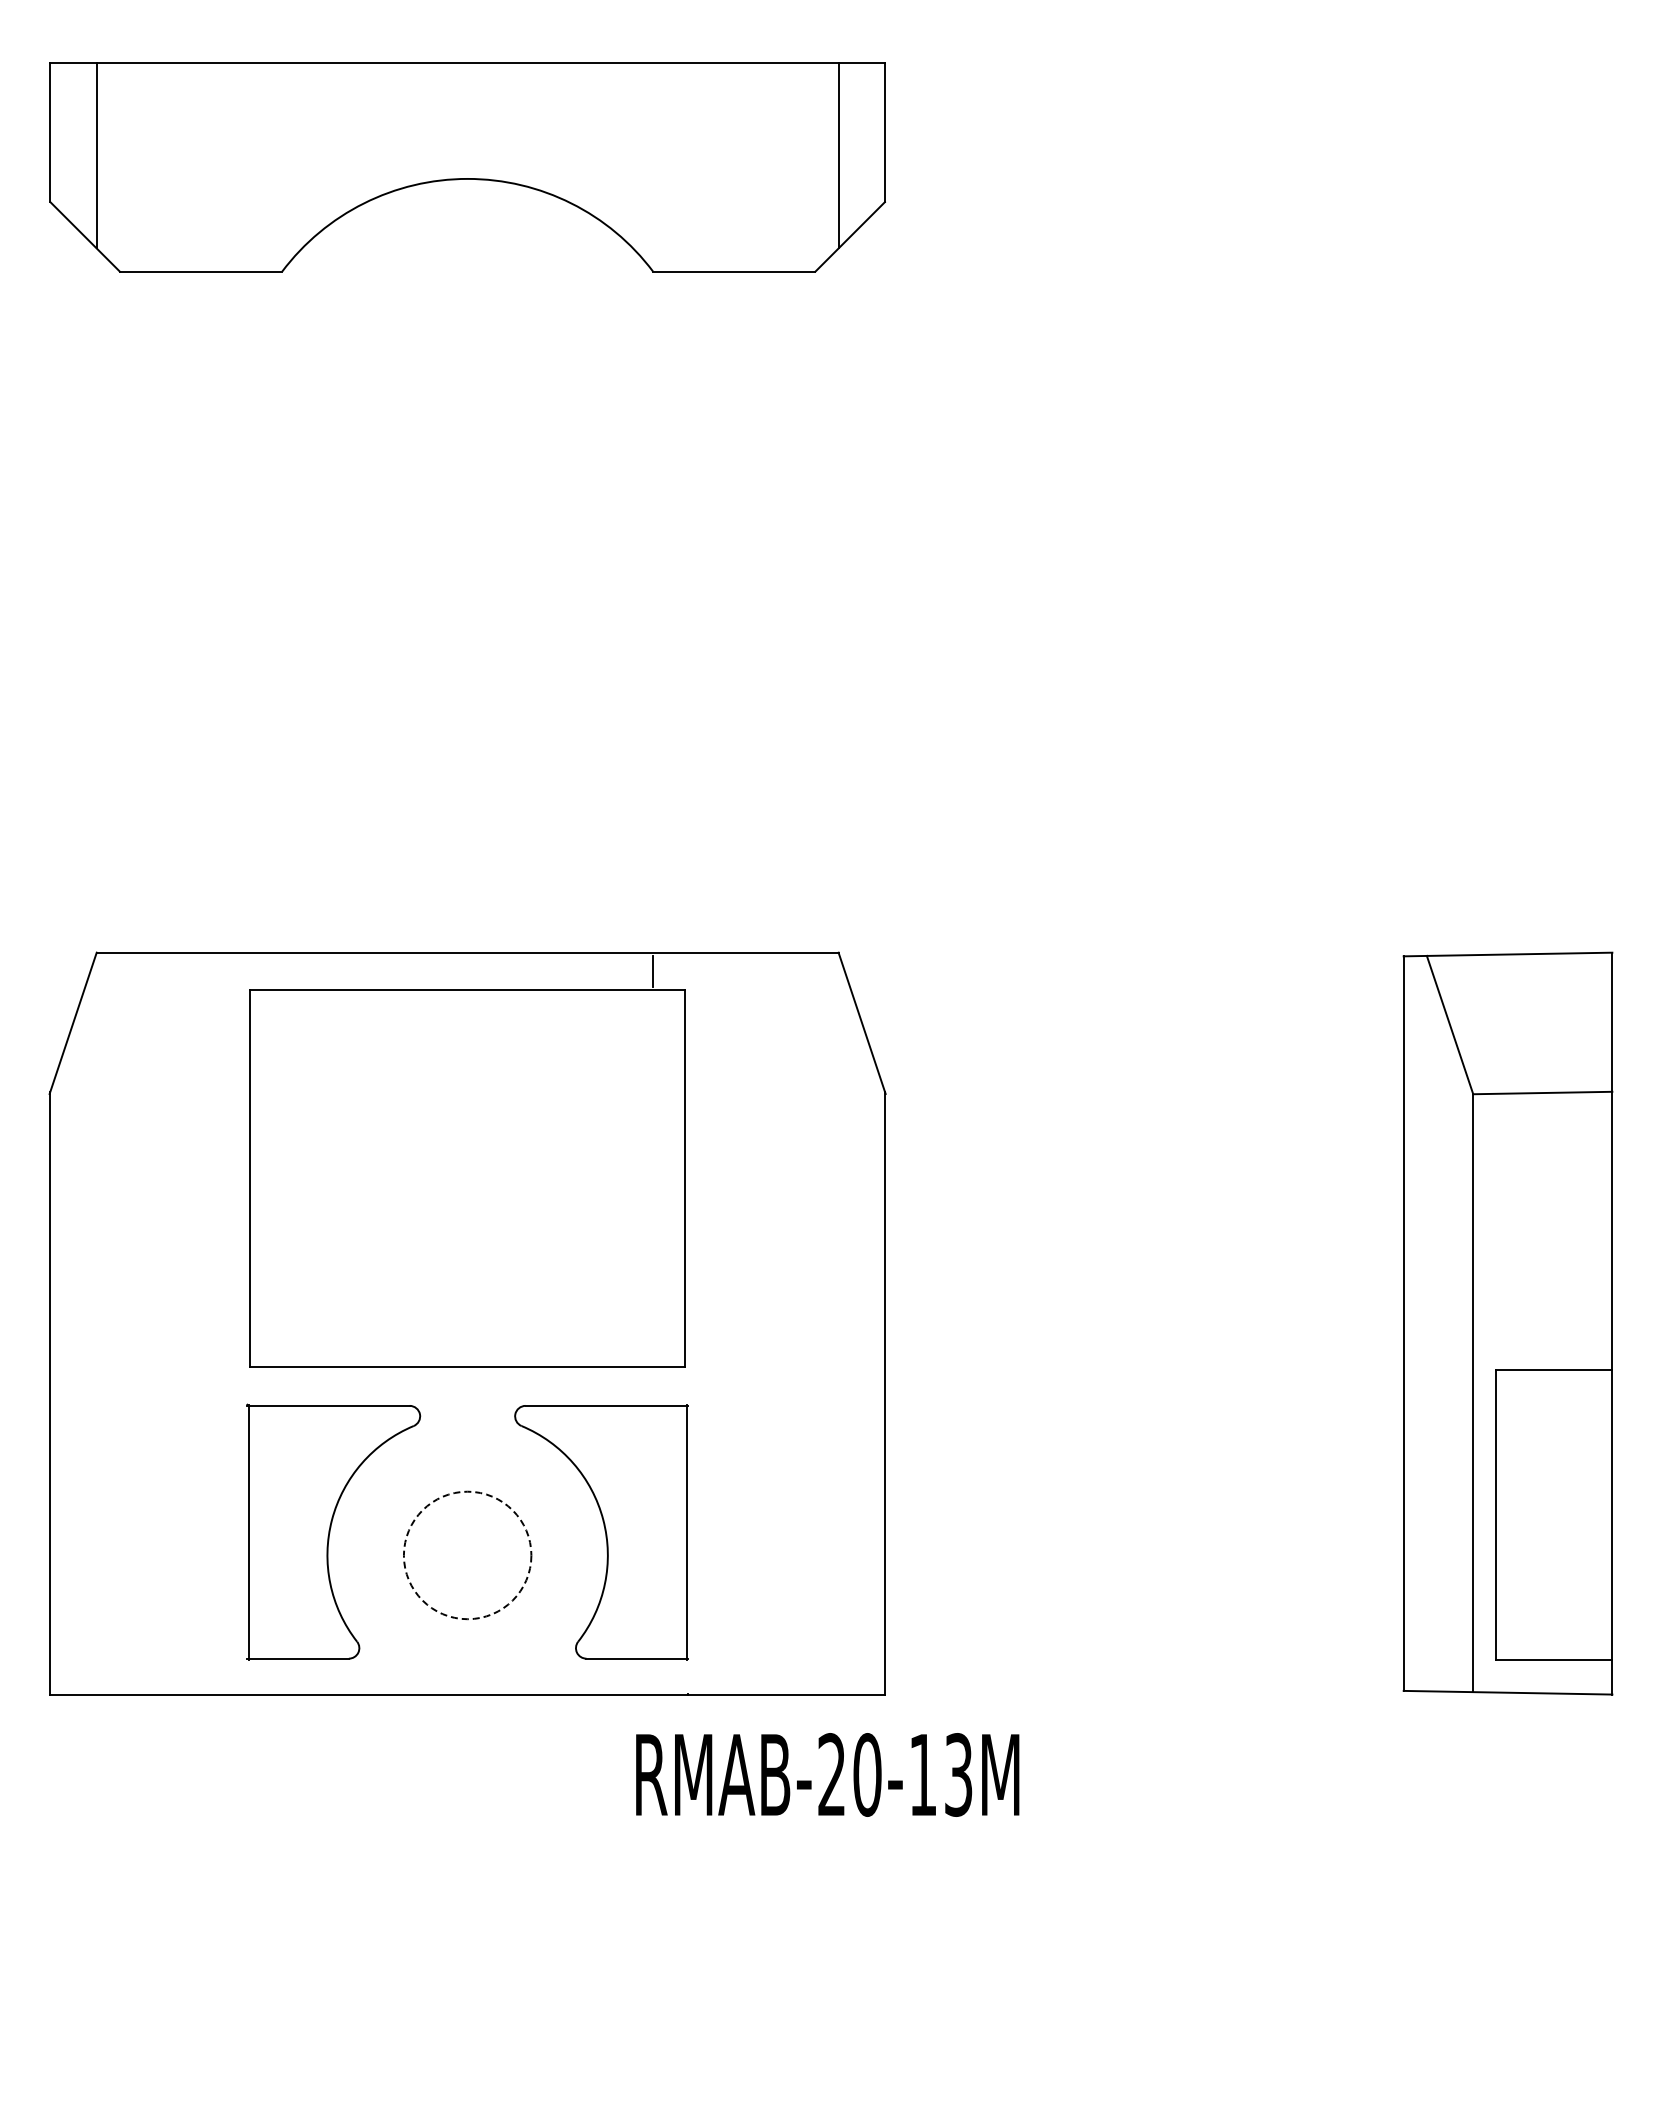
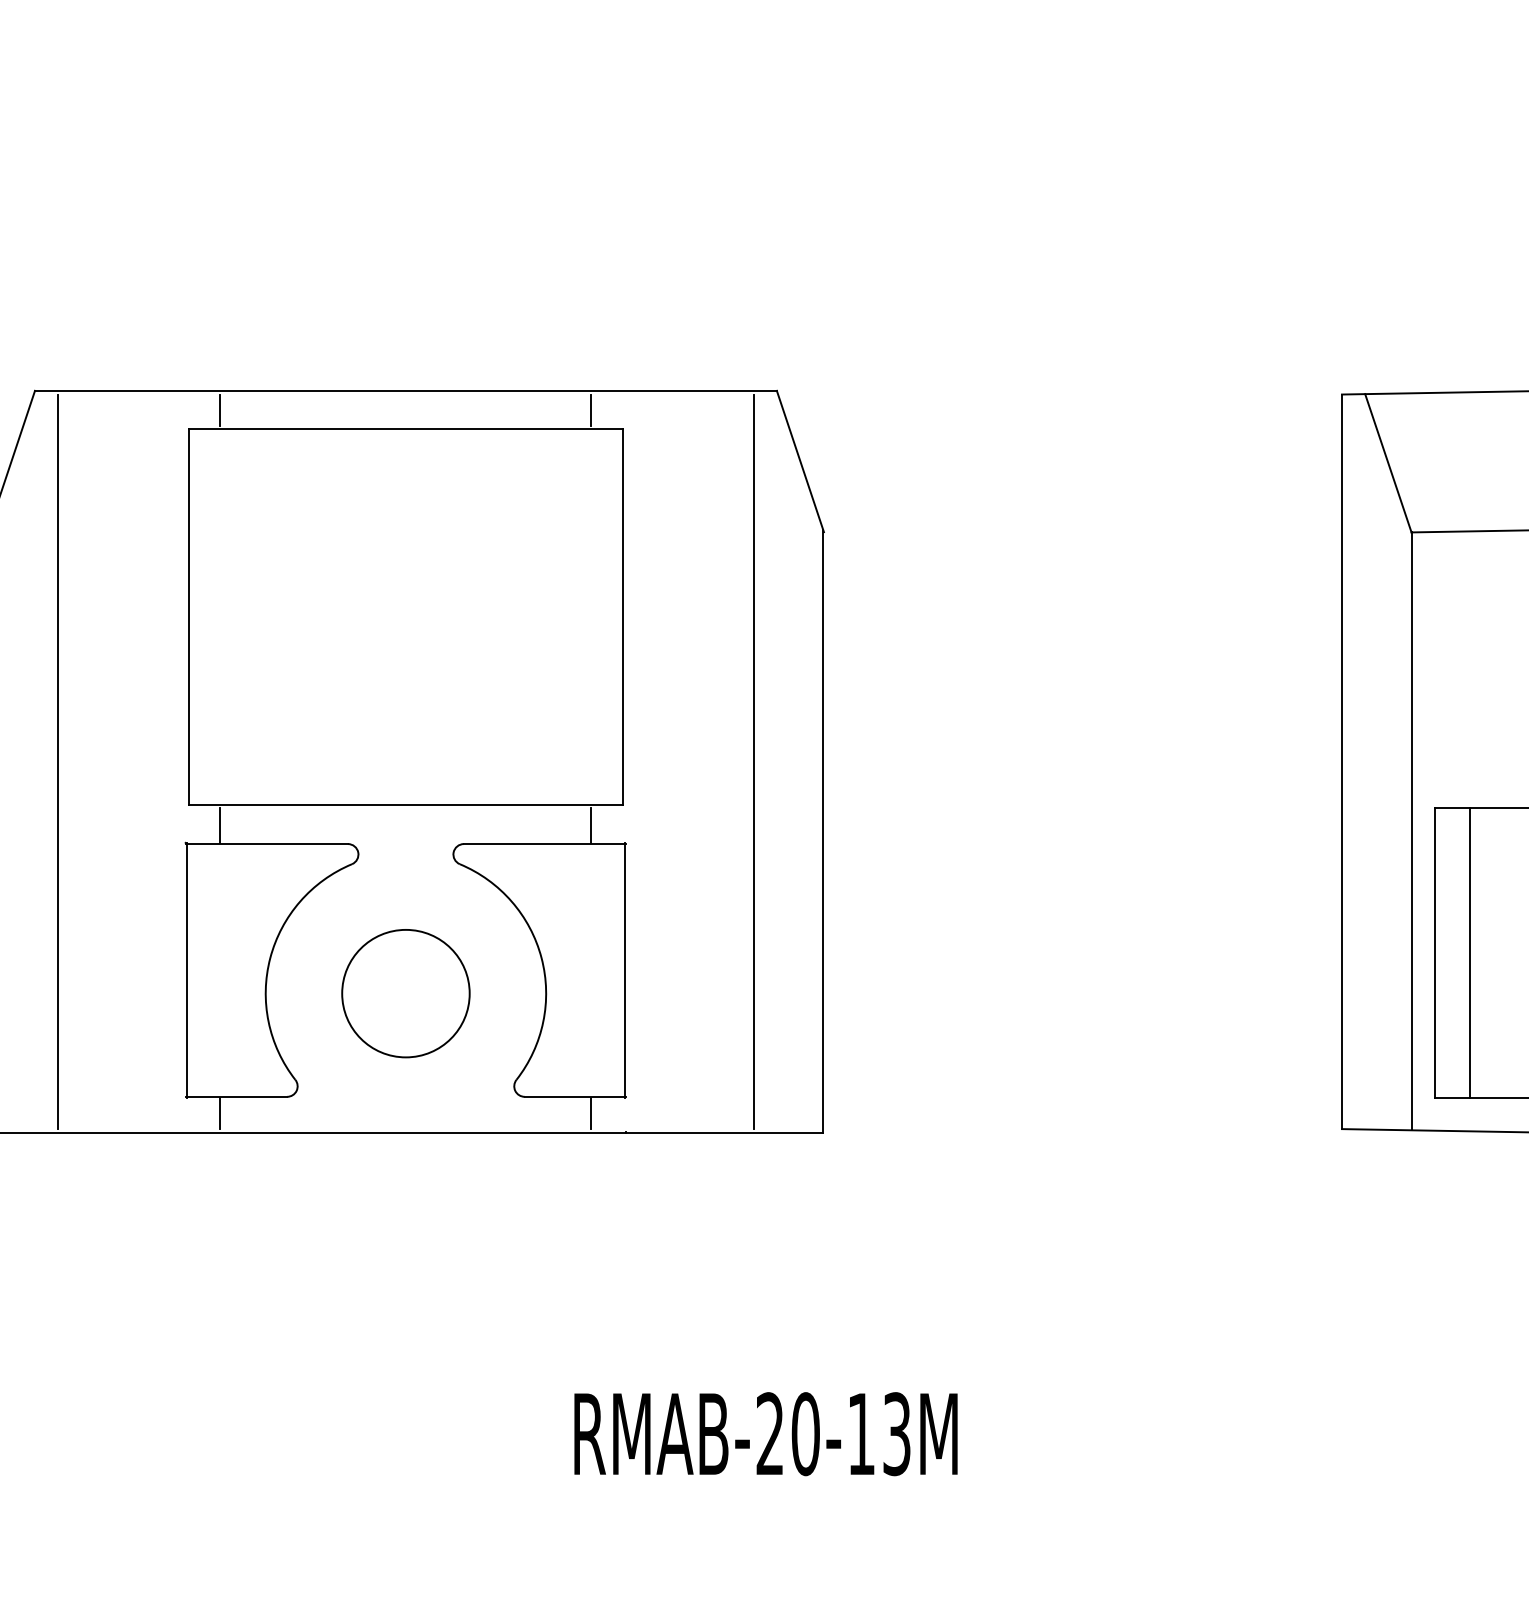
line: (282, 971) -> (220, 409), added
line: (119, 1323) -> (57, 761), added
line: (815, 1323) -> (753, 761), added
line: (282, 1386) -> (220, 824), added
line: (653, 1386) -> (591, 824), added
line: (1531, 1514) -> (1469, 952), added
circle: (467, 1555) -> (405, 993), dashed -> solid
line: (282, 1674) -> (220, 1112), added
line: (653, 1674) -> (591, 1112), added
text: (827, 1774) -> (765, 1433), moved

